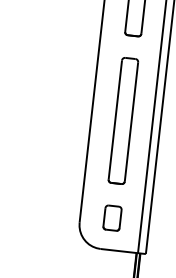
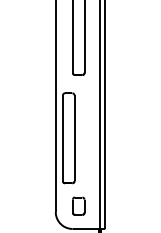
part: (123, 121) -> (68, 138), moved

